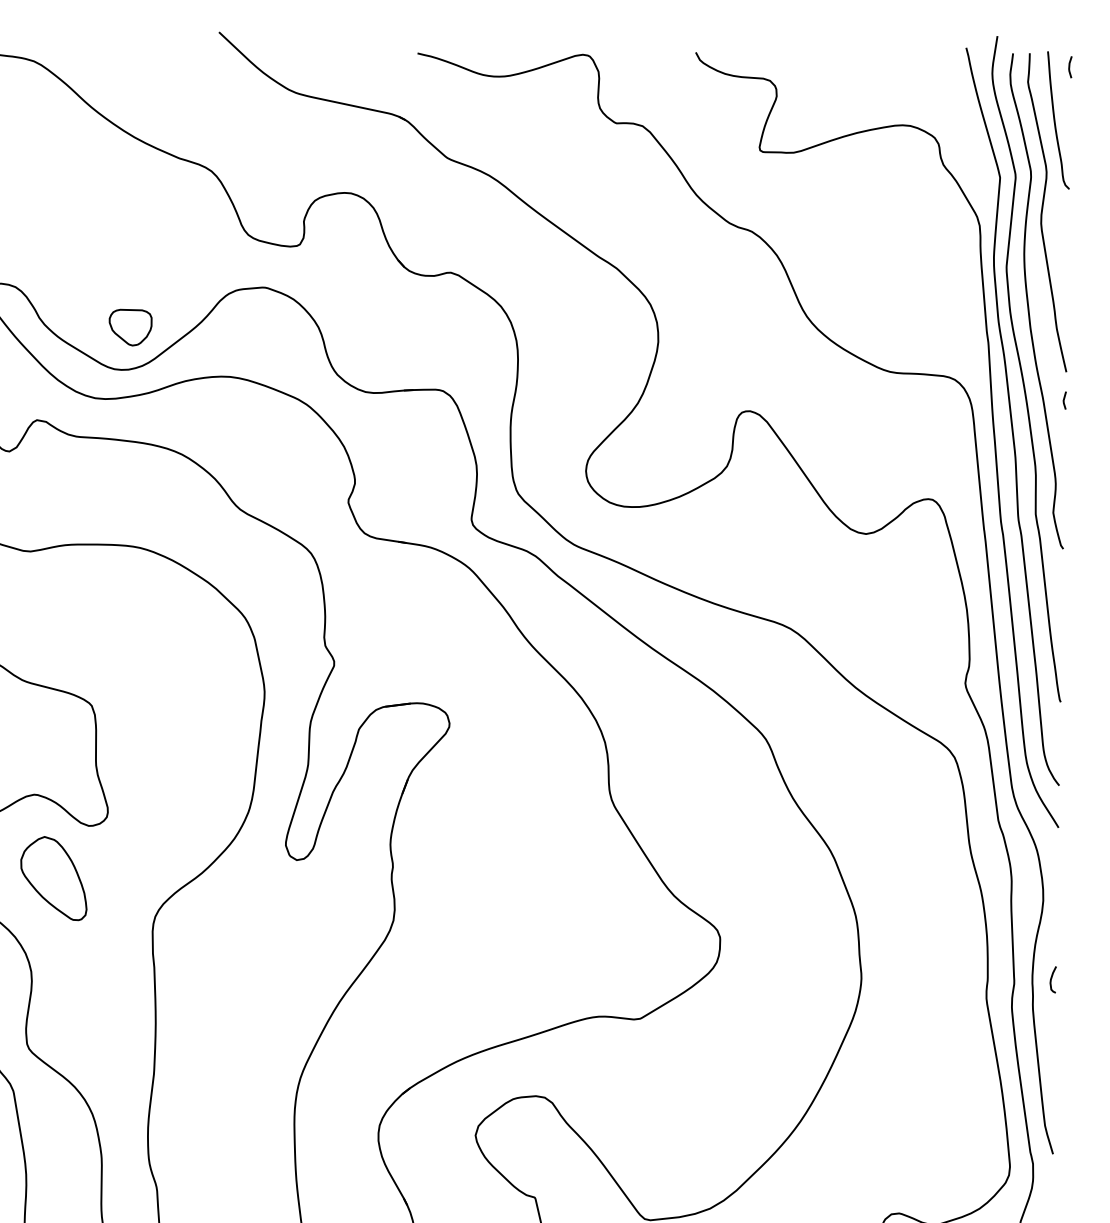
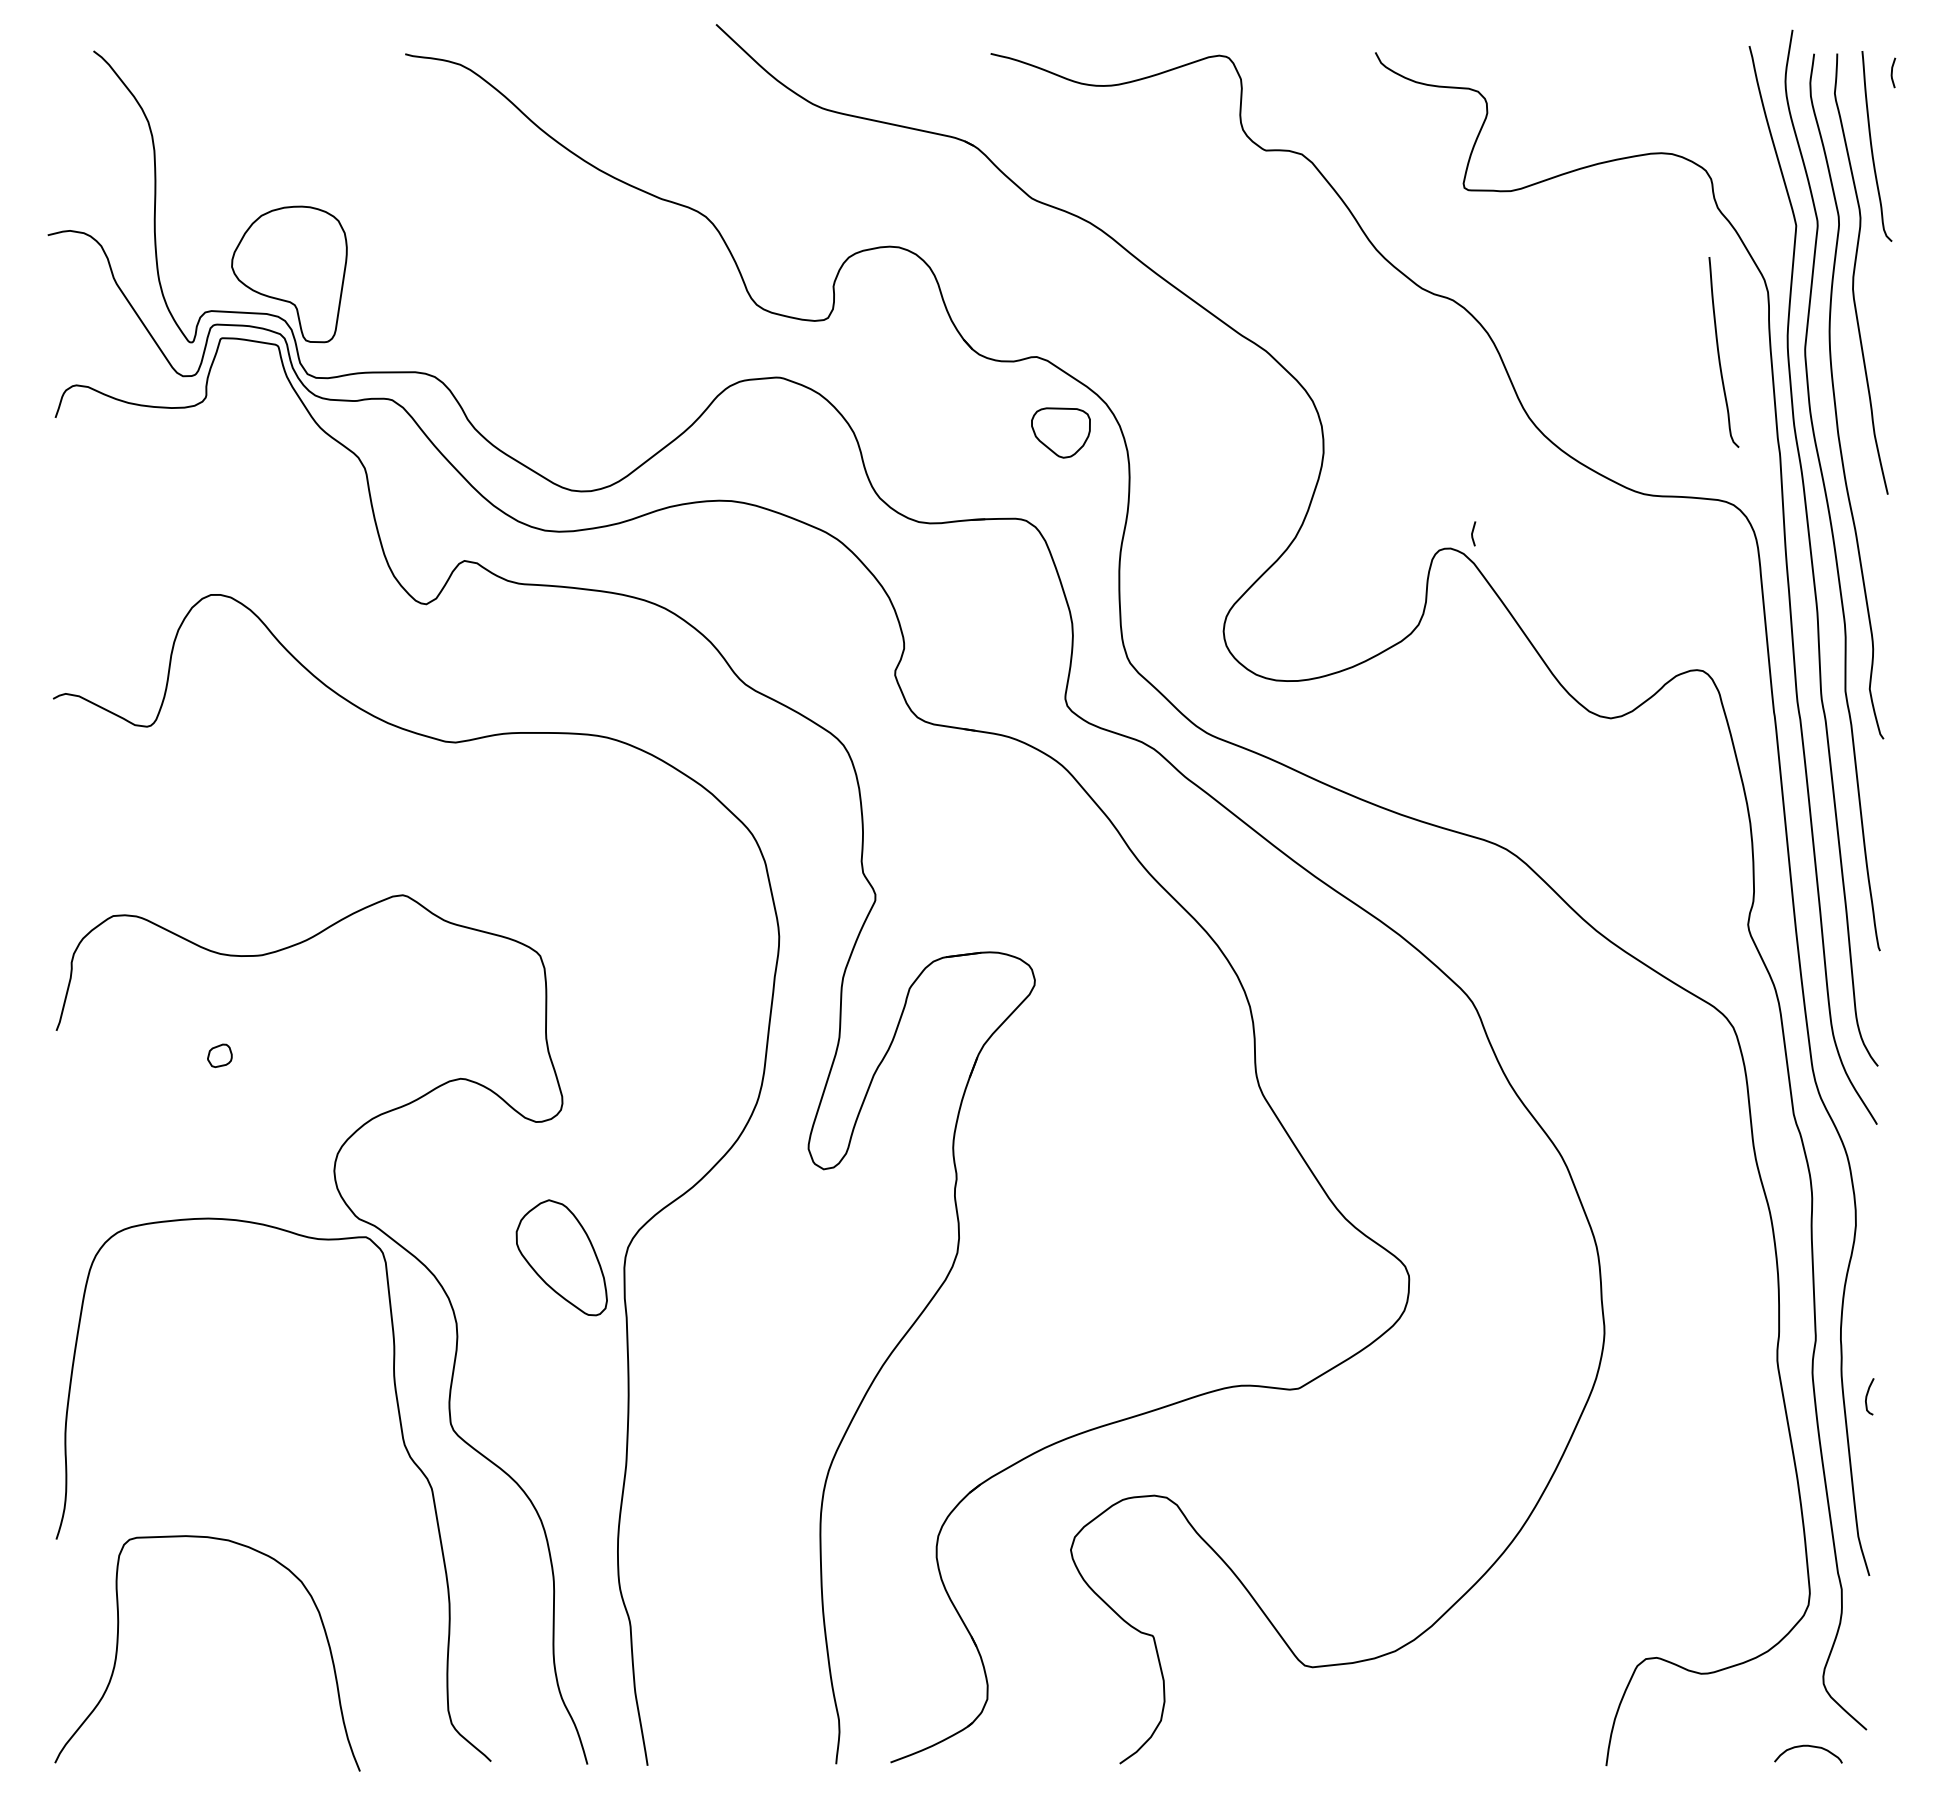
curve: (944, 269) -> (1719, 352), added
part: (130, 327) -> (1060, 432), moved
line: (1064, 400) -> (1473, 533), moved
part: (53, 878) -> (561, 1257), moved
curve: (1051, 979) -> (1867, 1396), moved

